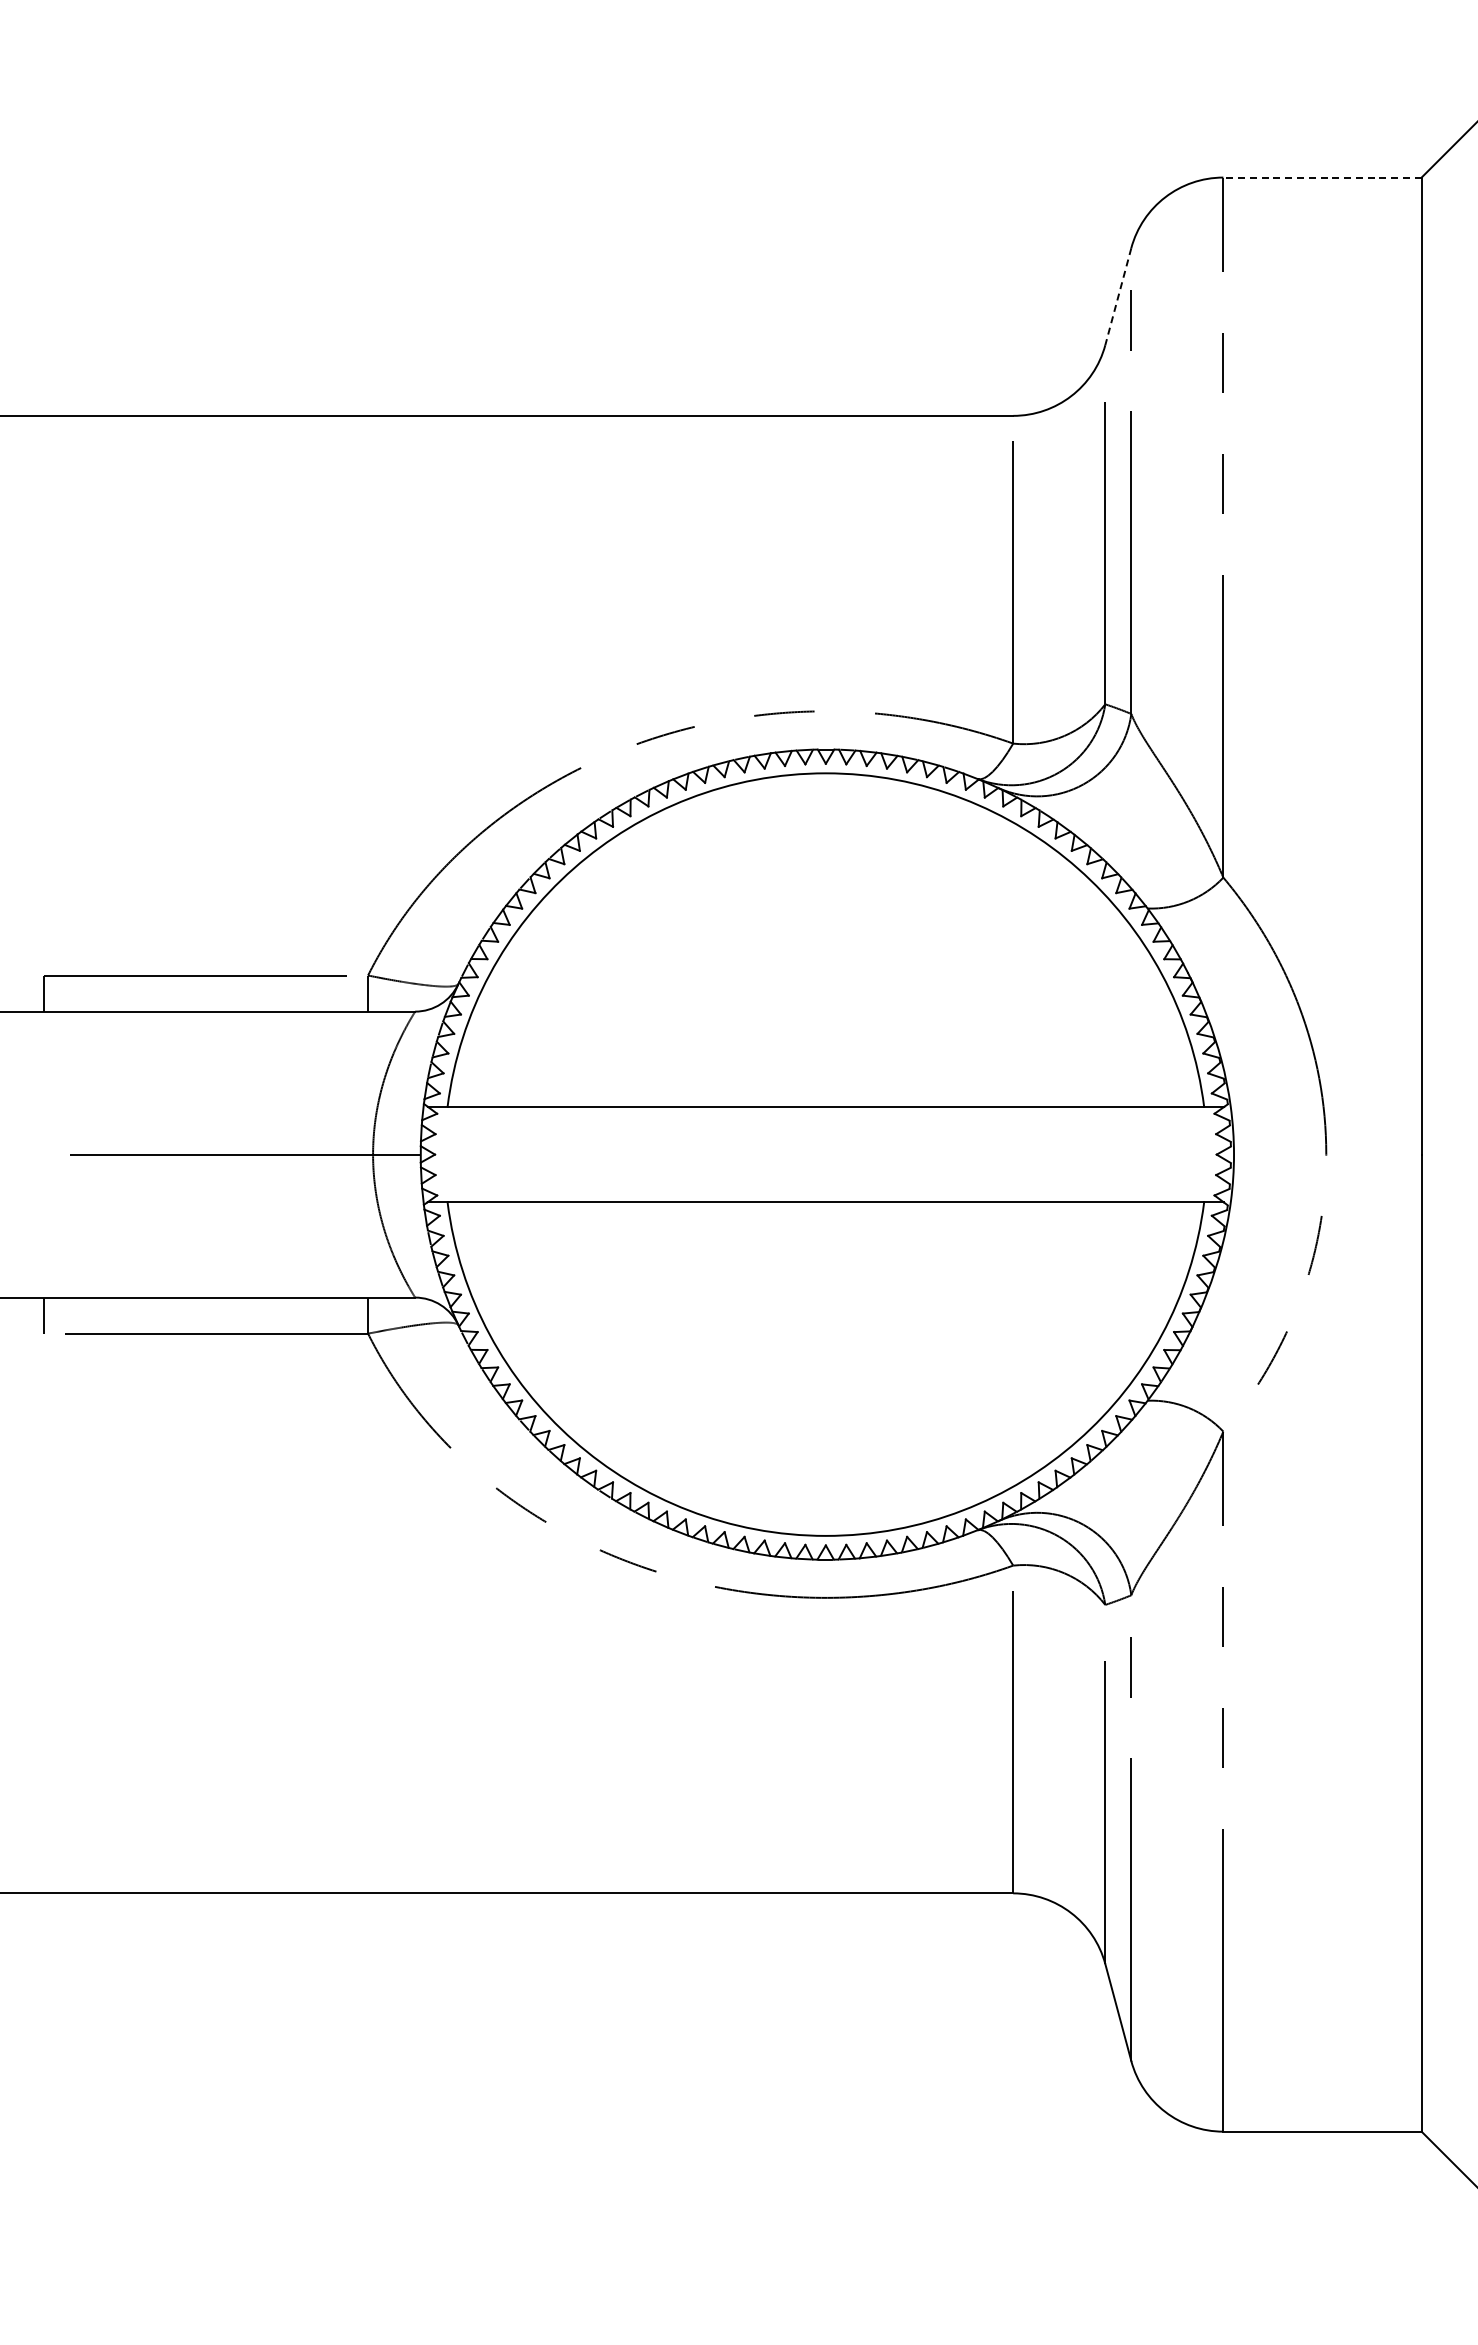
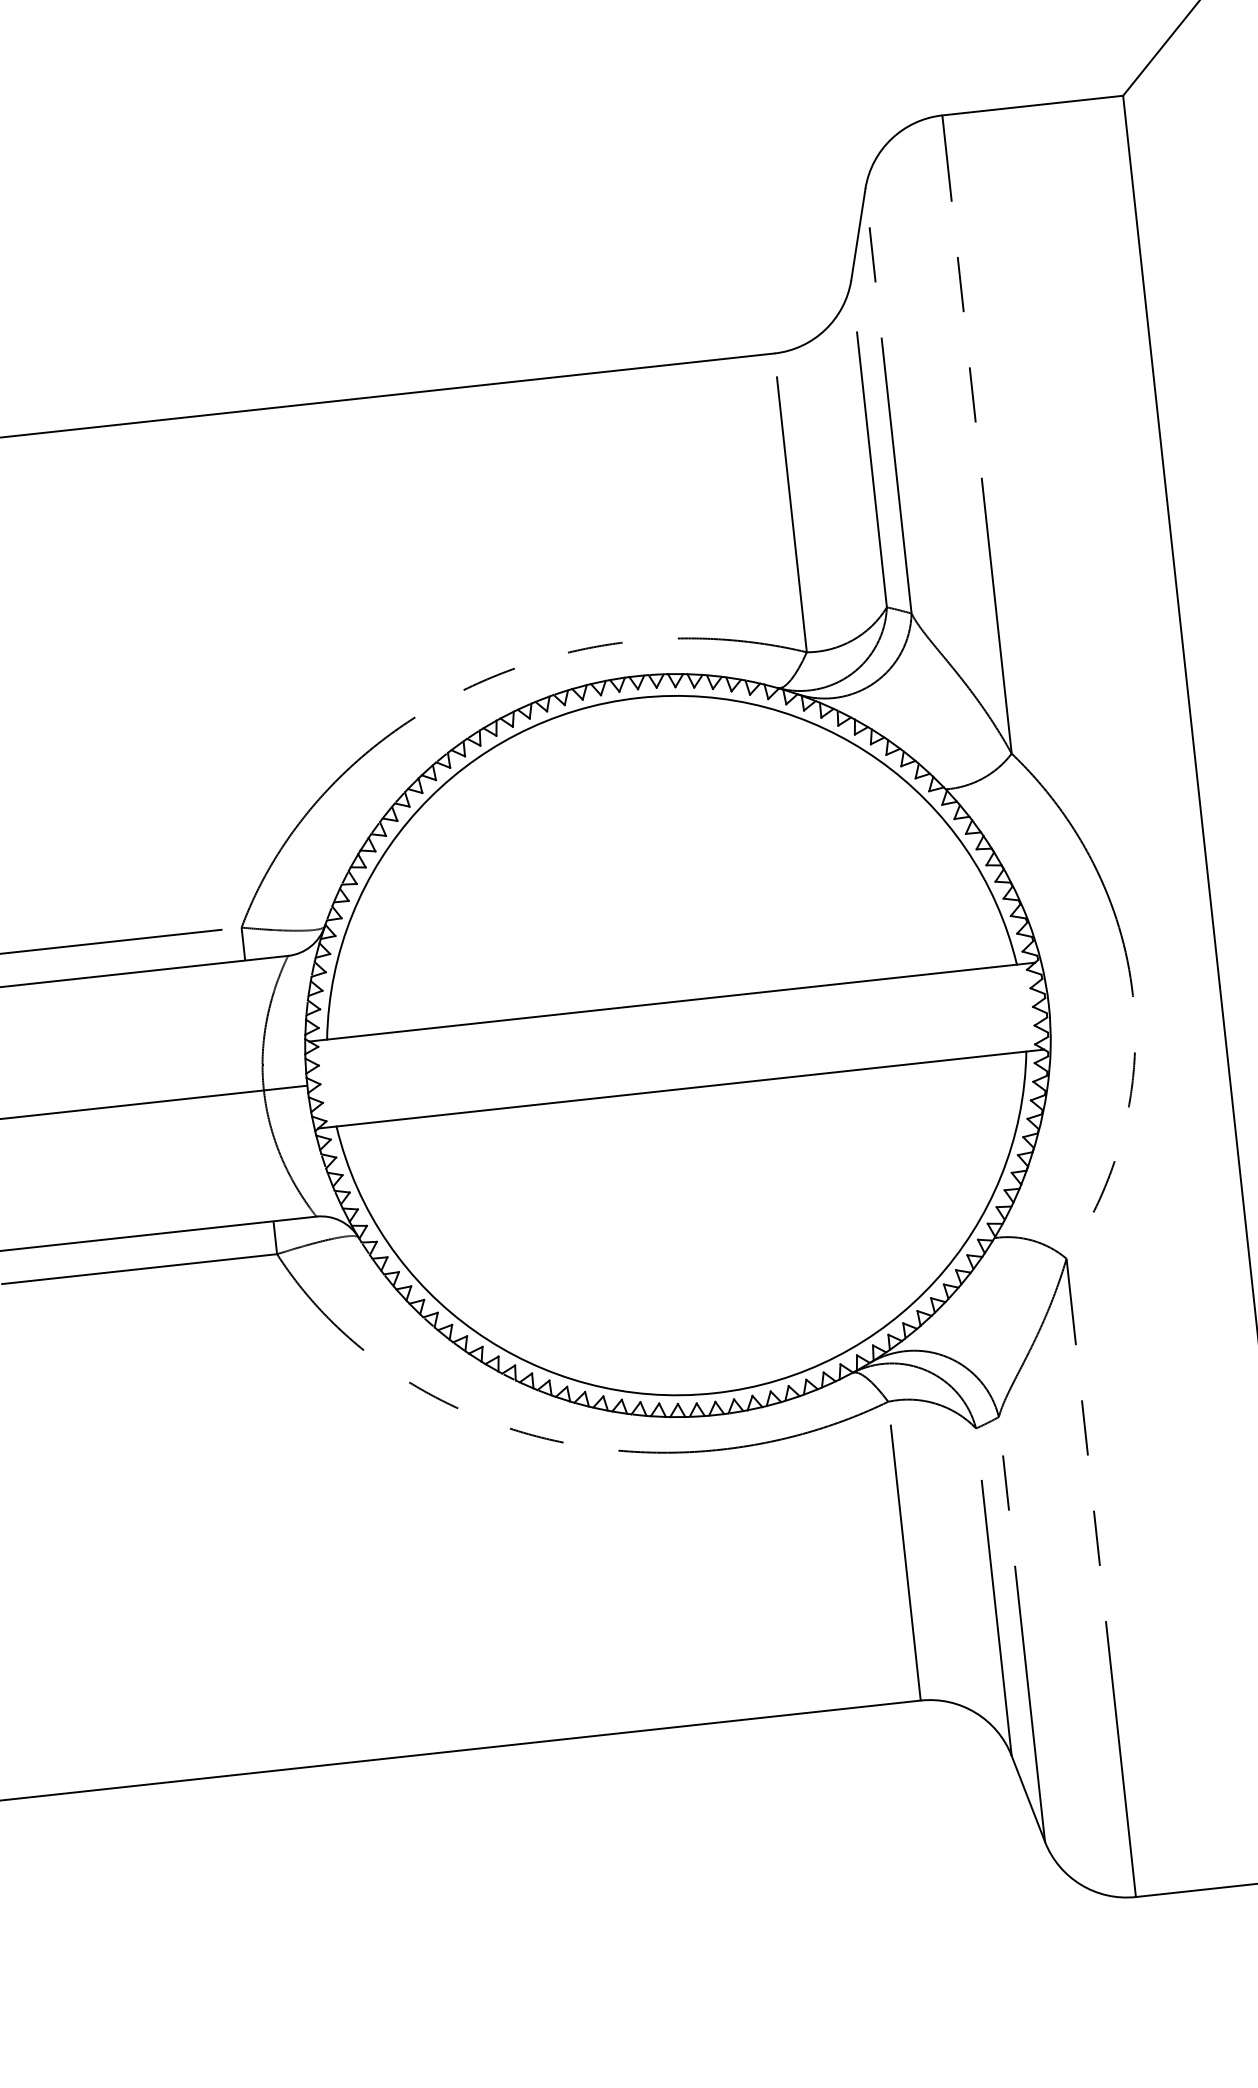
line: (1322, 177) -> (1032, 105), dashed -> solid
line: (1118, 297) -> (858, 235), dashed -> solid

